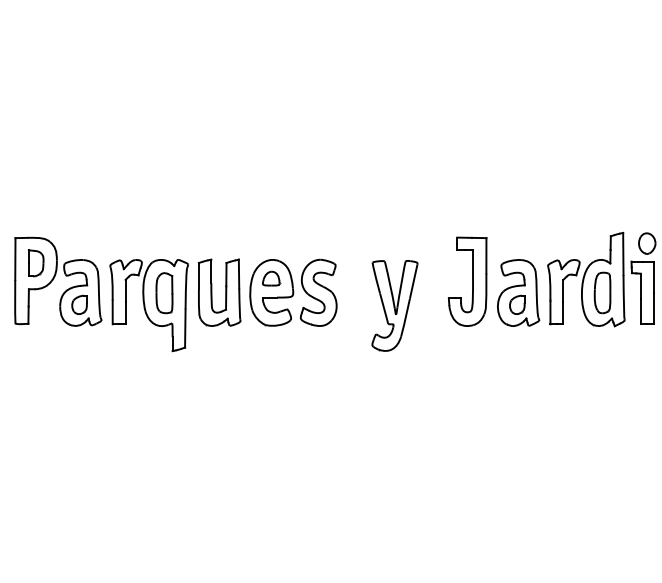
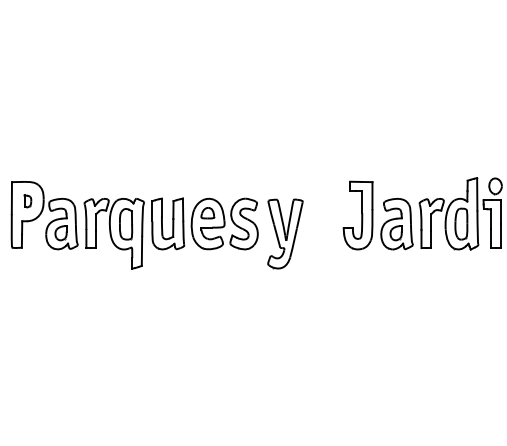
part: (35, 263) -> (27, 201), size x0.6
part: (395, 305) -> (285, 233), moved

